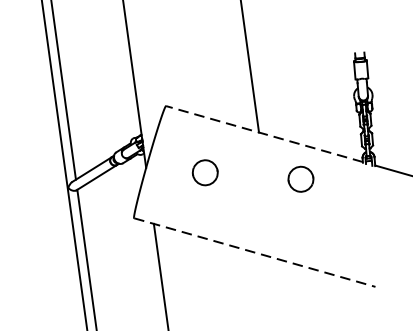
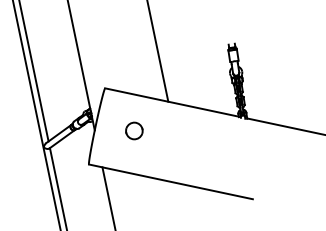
line: (263, 133) -> (171, 102), dashed -> solid
part: (301, 178) -> (198, 130), removed
line: (254, 251) -> (170, 181), dashed -> solid

